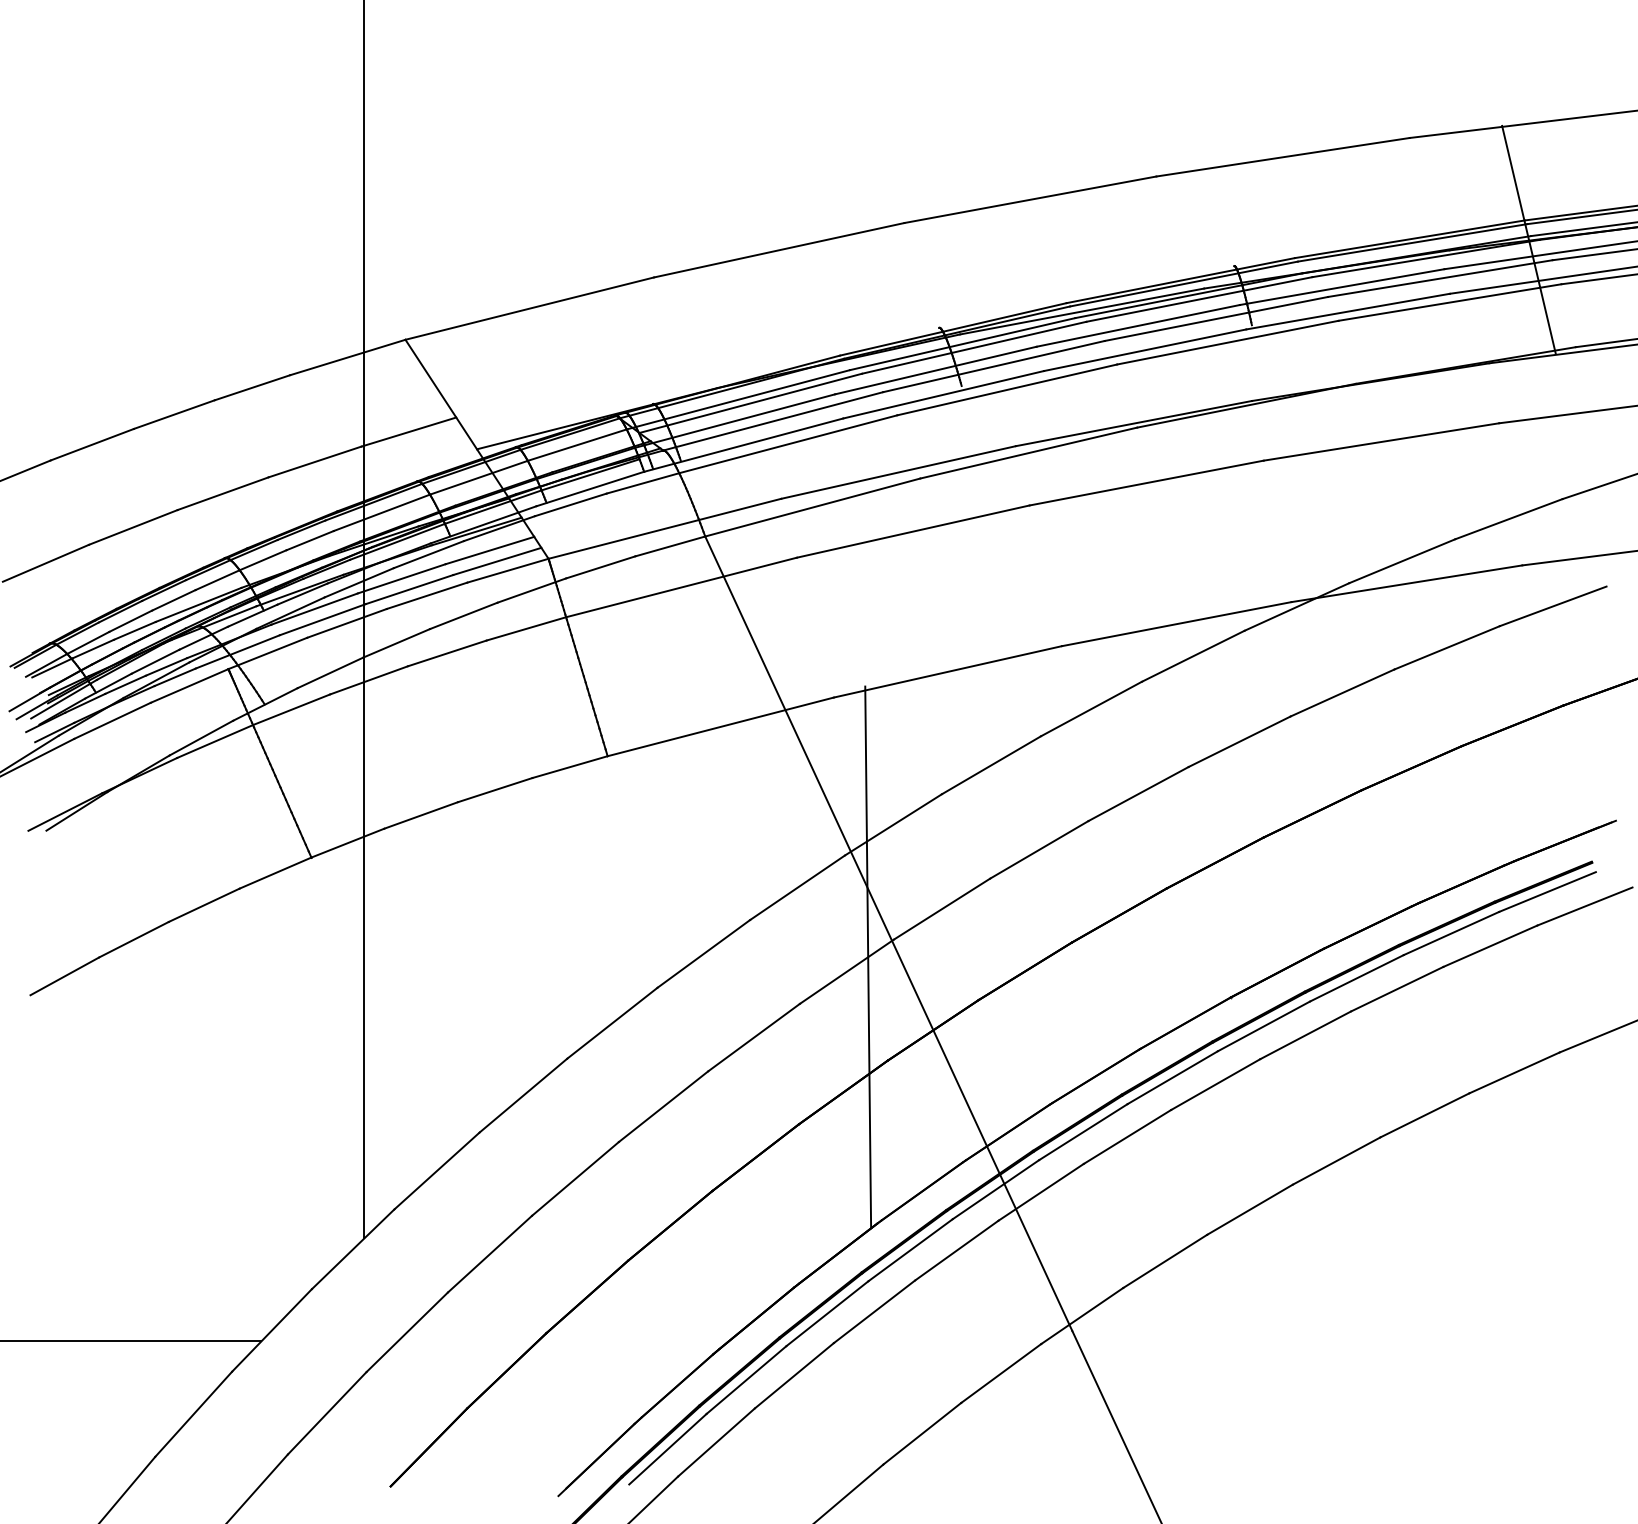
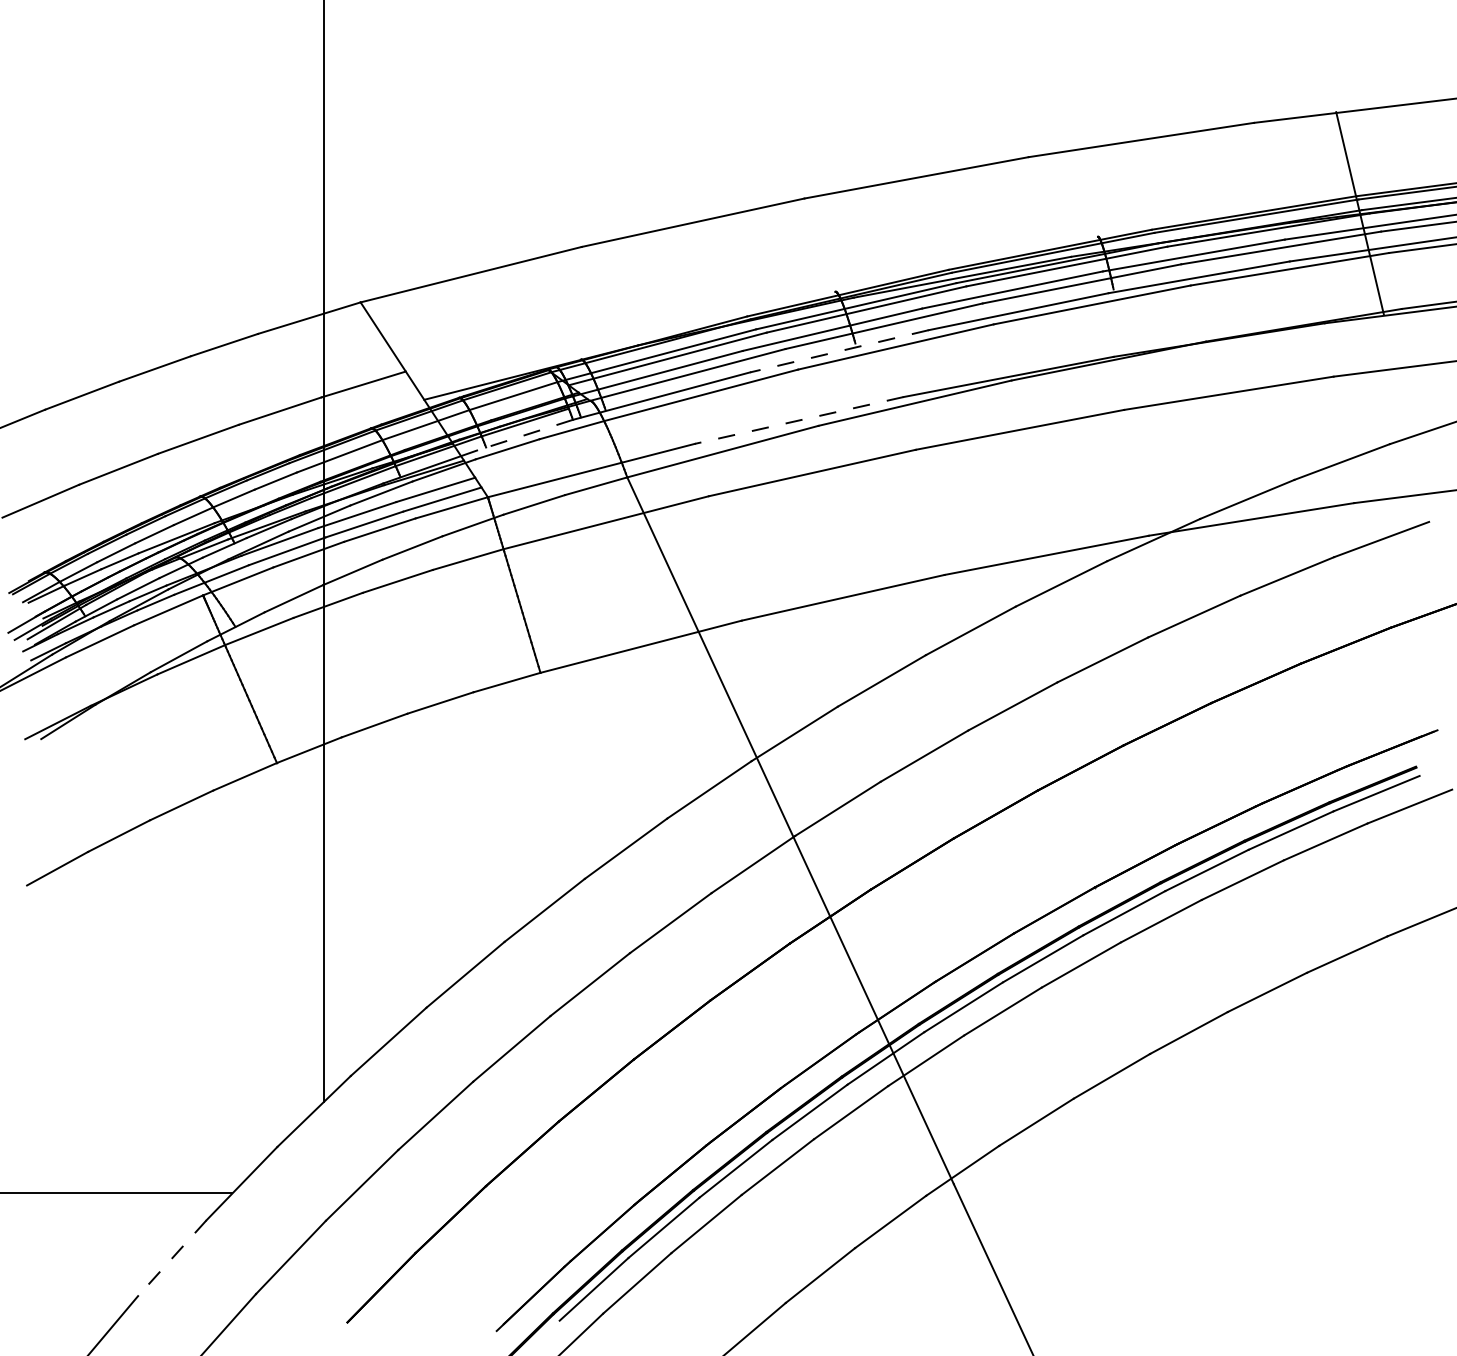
line: (943, 394) -> (839, 351), solid -> dashed
line: (898, 472) -> (799, 420), solid -> dashed
line: (590, 489) -> (525, 435), solid -> dashed
line: (868, 957) -> (772, 851), removed
line: (193, 1414) -> (172, 1258), solid -> dashed

